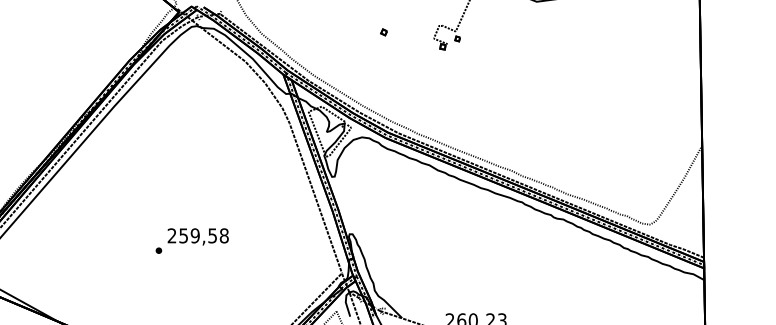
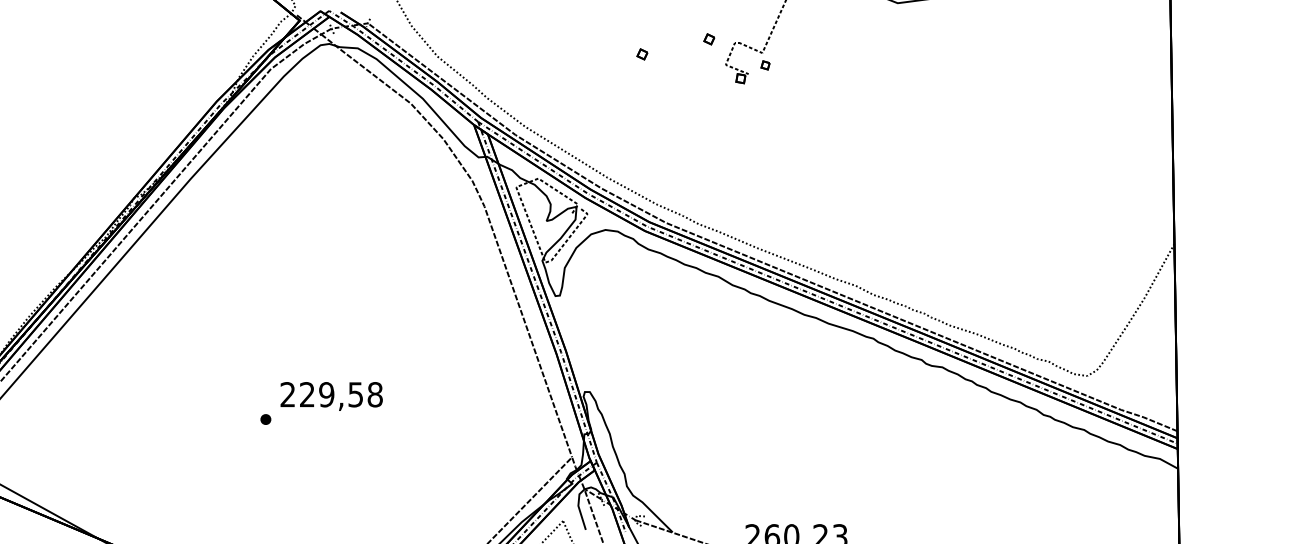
part: (423, 23) -> (708, 39), added
text: (183, 235) -> (306, 394), 259,58 -> 229,58

